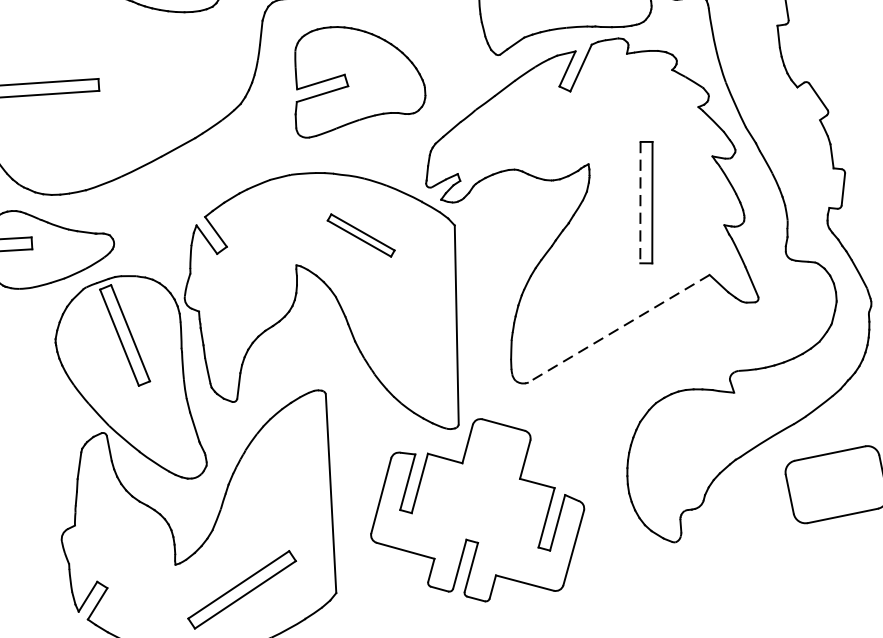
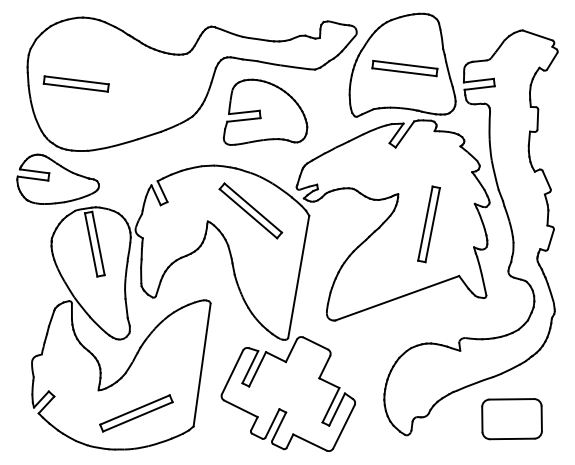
line: (640, 202) -> (425, 223), dashed -> solid
part: (360, 234) -> (250, 210), size x1.67
line: (619, 329) -> (397, 298), dashed -> solid

